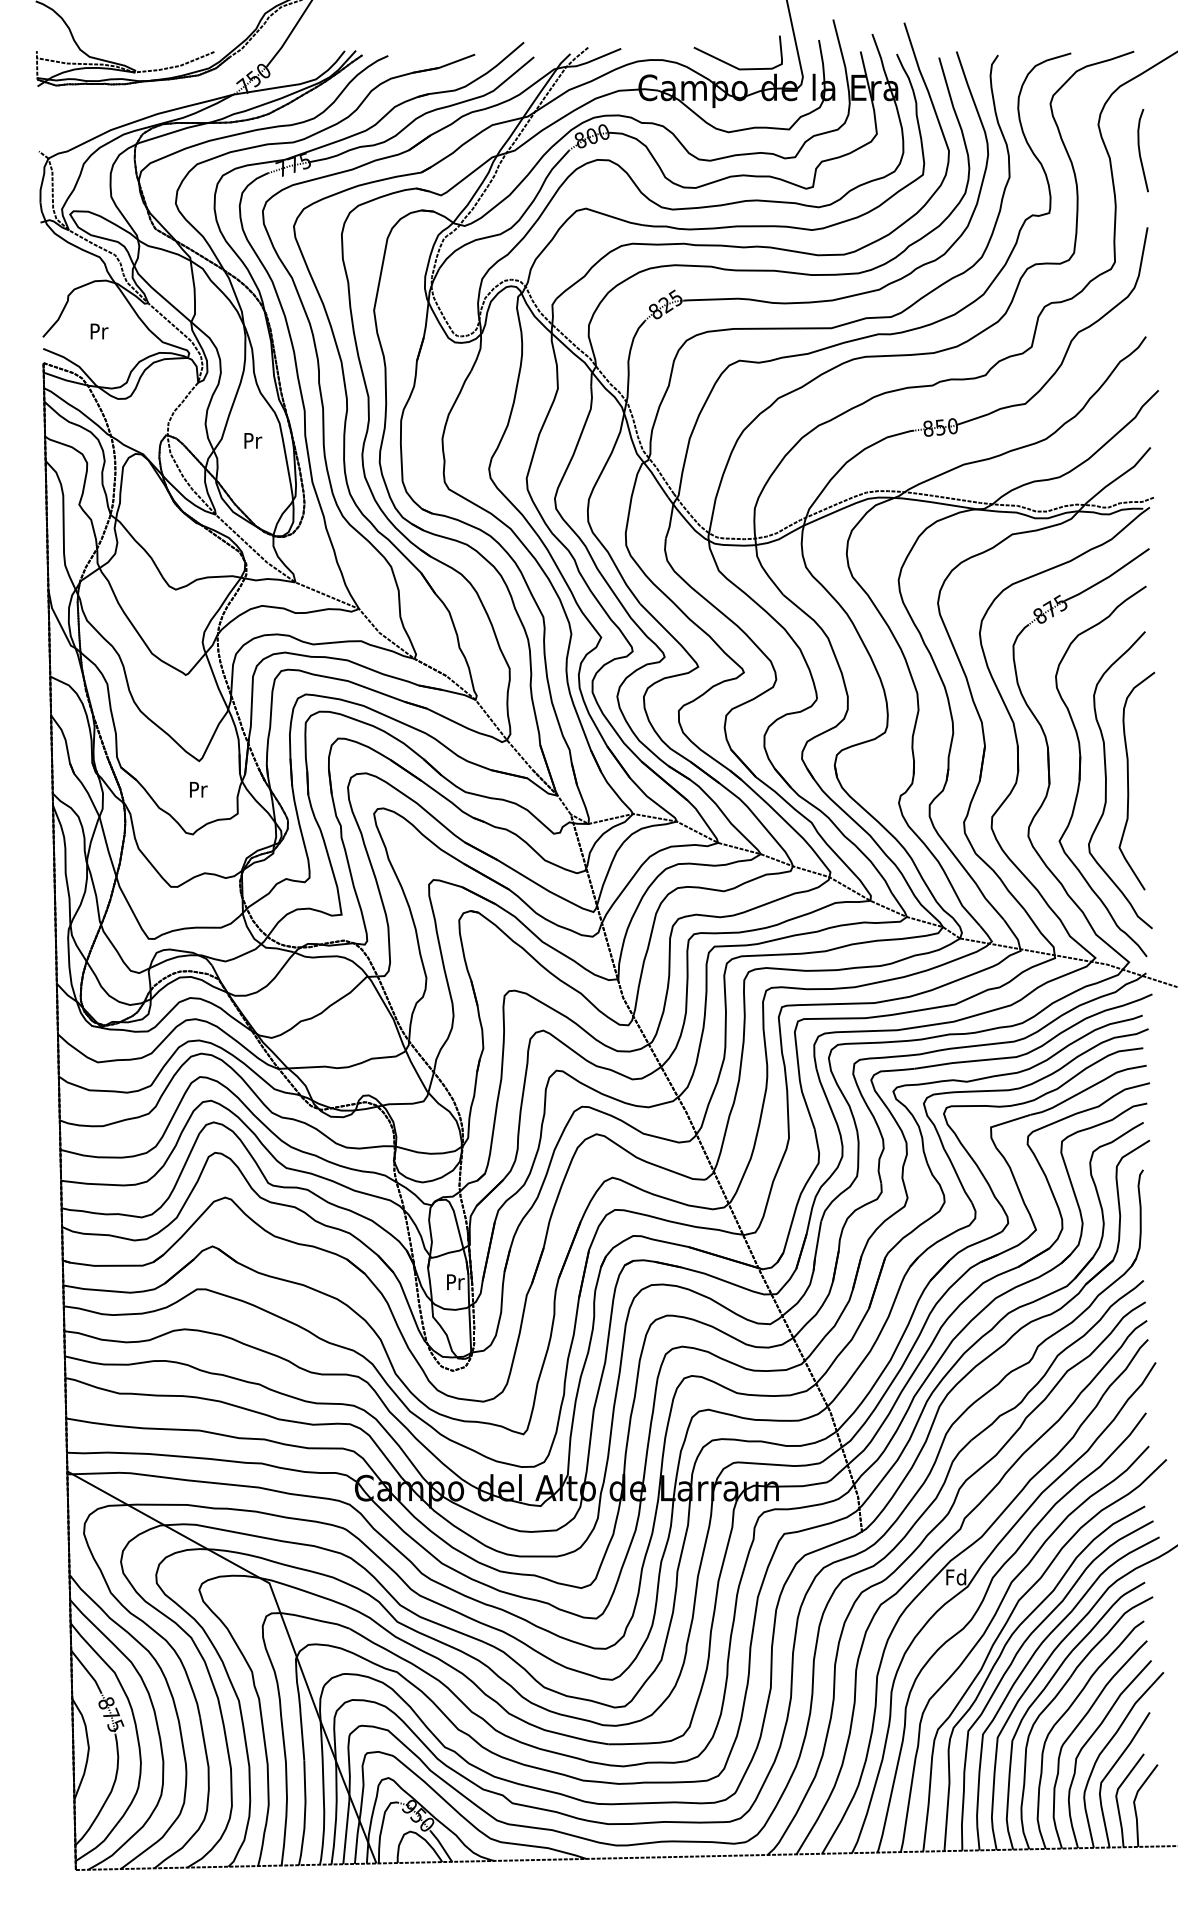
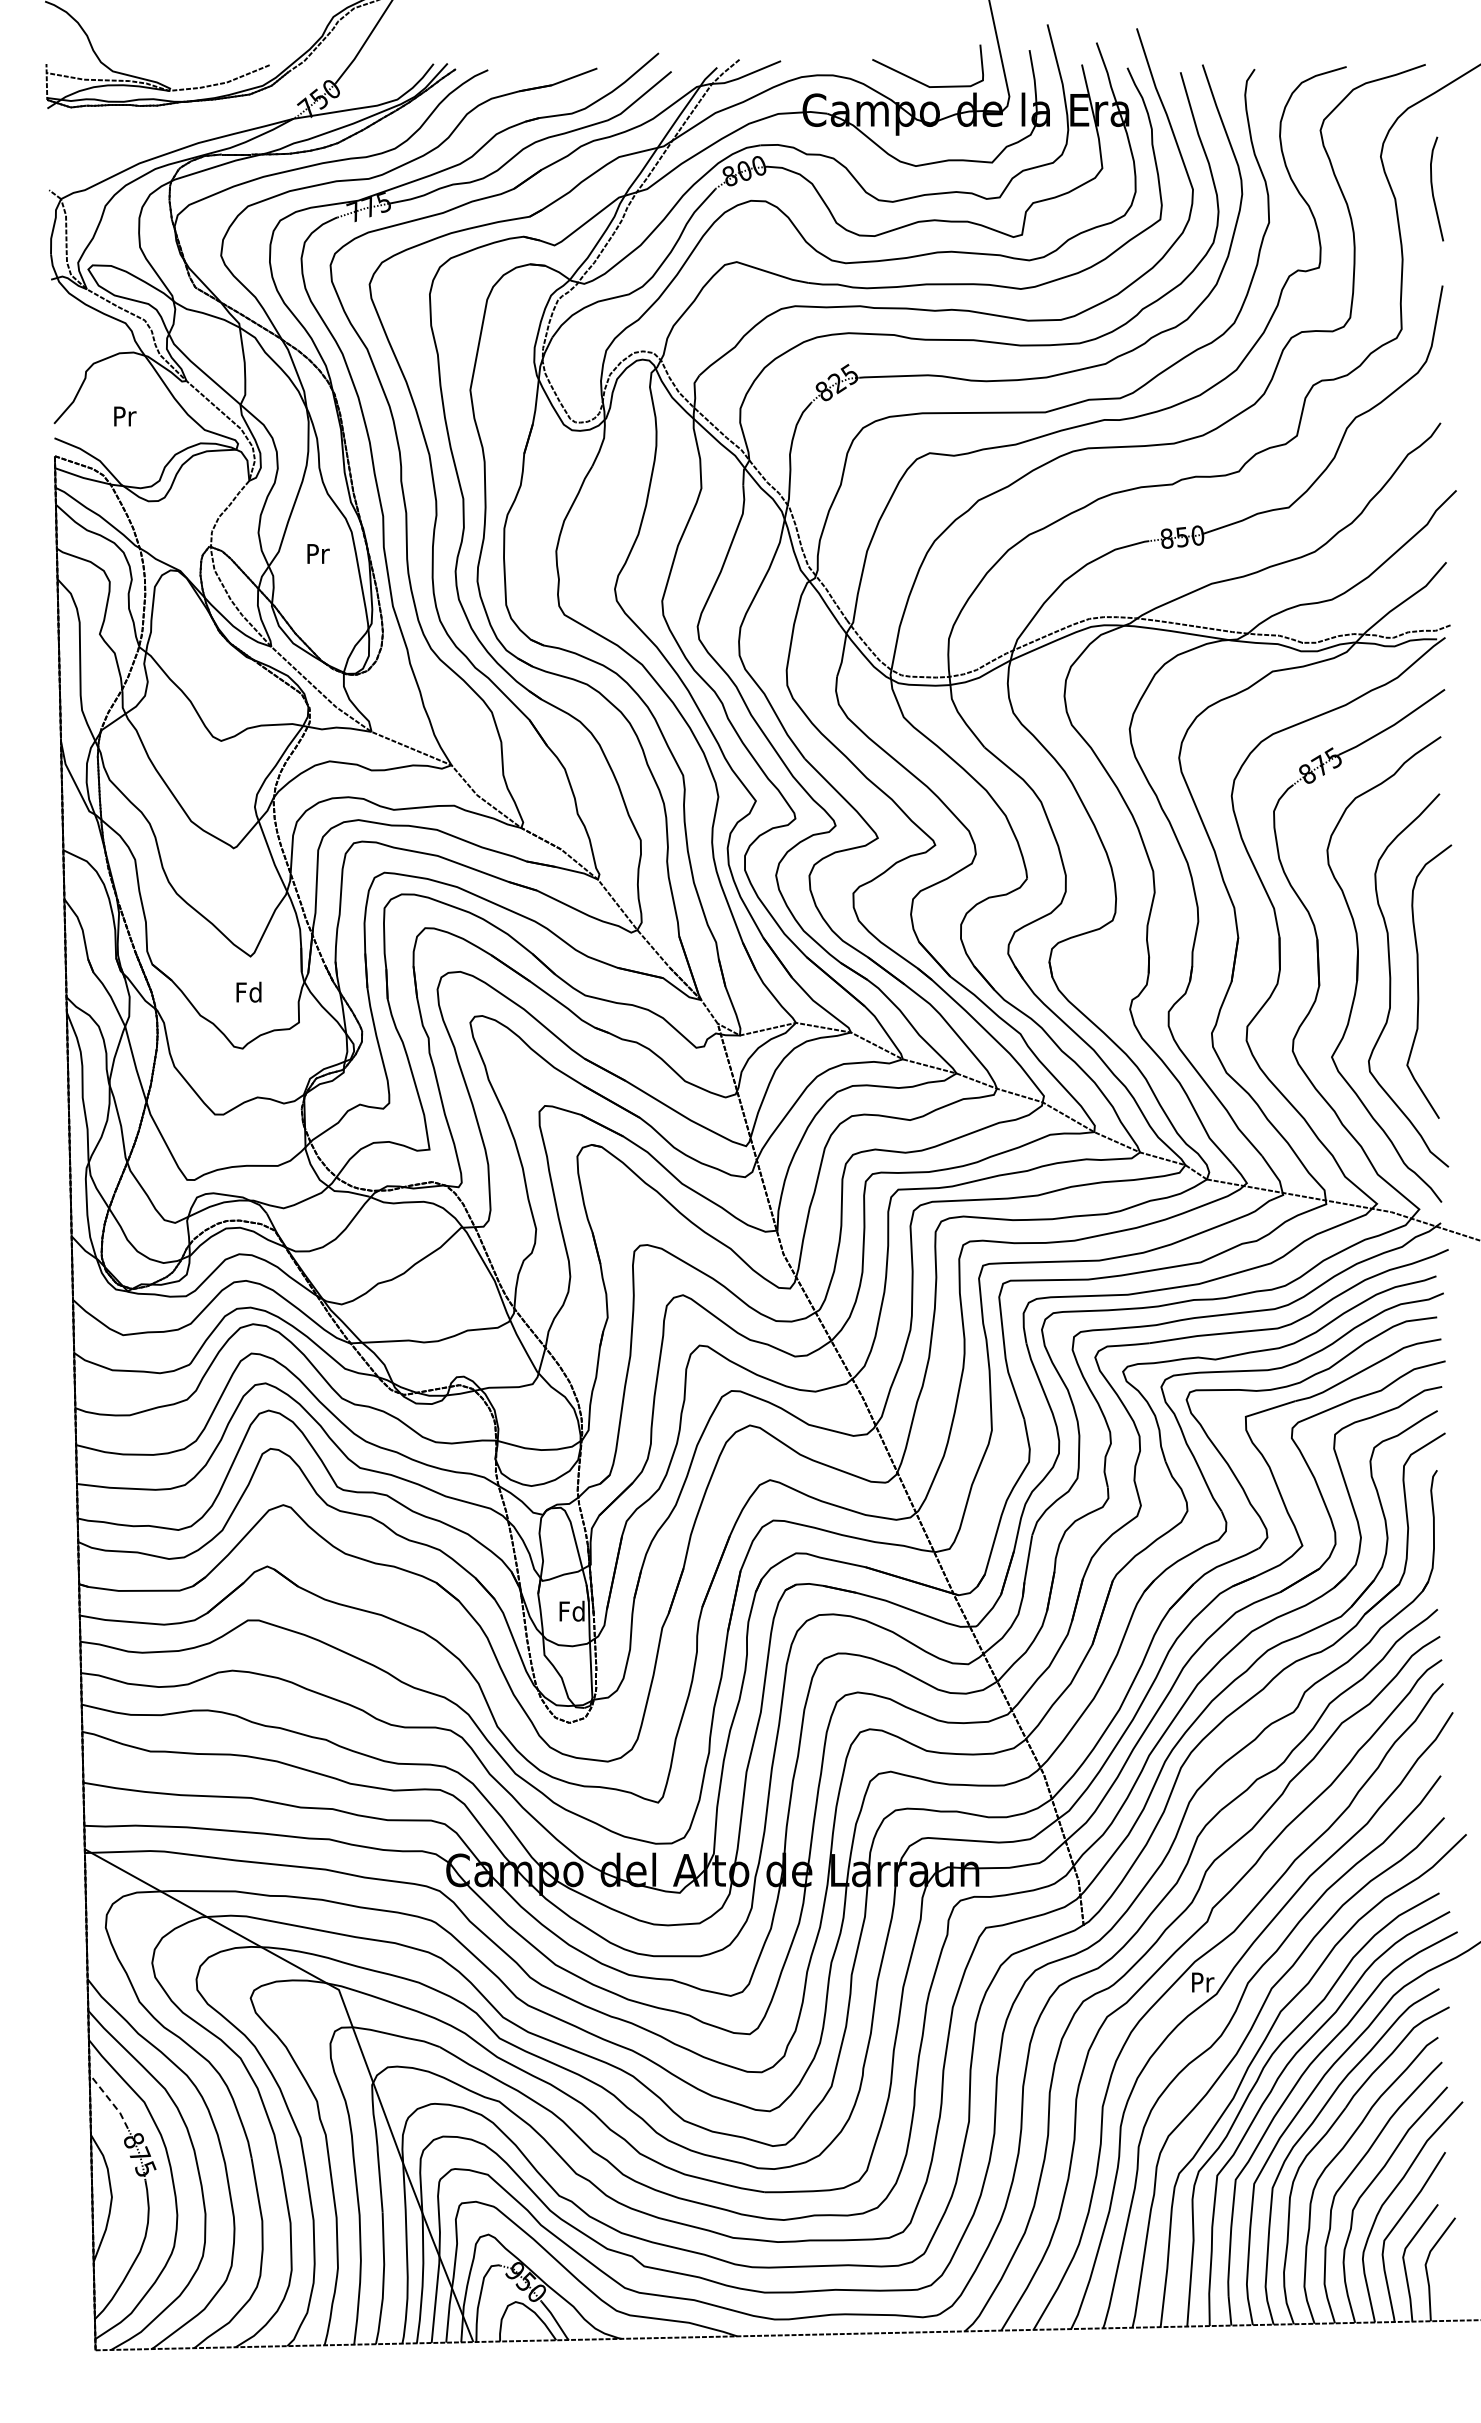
text: (197, 788) -> (248, 991), Pr -> Fd
text: (454, 1281) -> (571, 1610), Pr -> Fd
text: (955, 1576) -> (1201, 1981), Fd -> Pr
line: (87, 1671) -> (110, 2100), solid -> dashed

